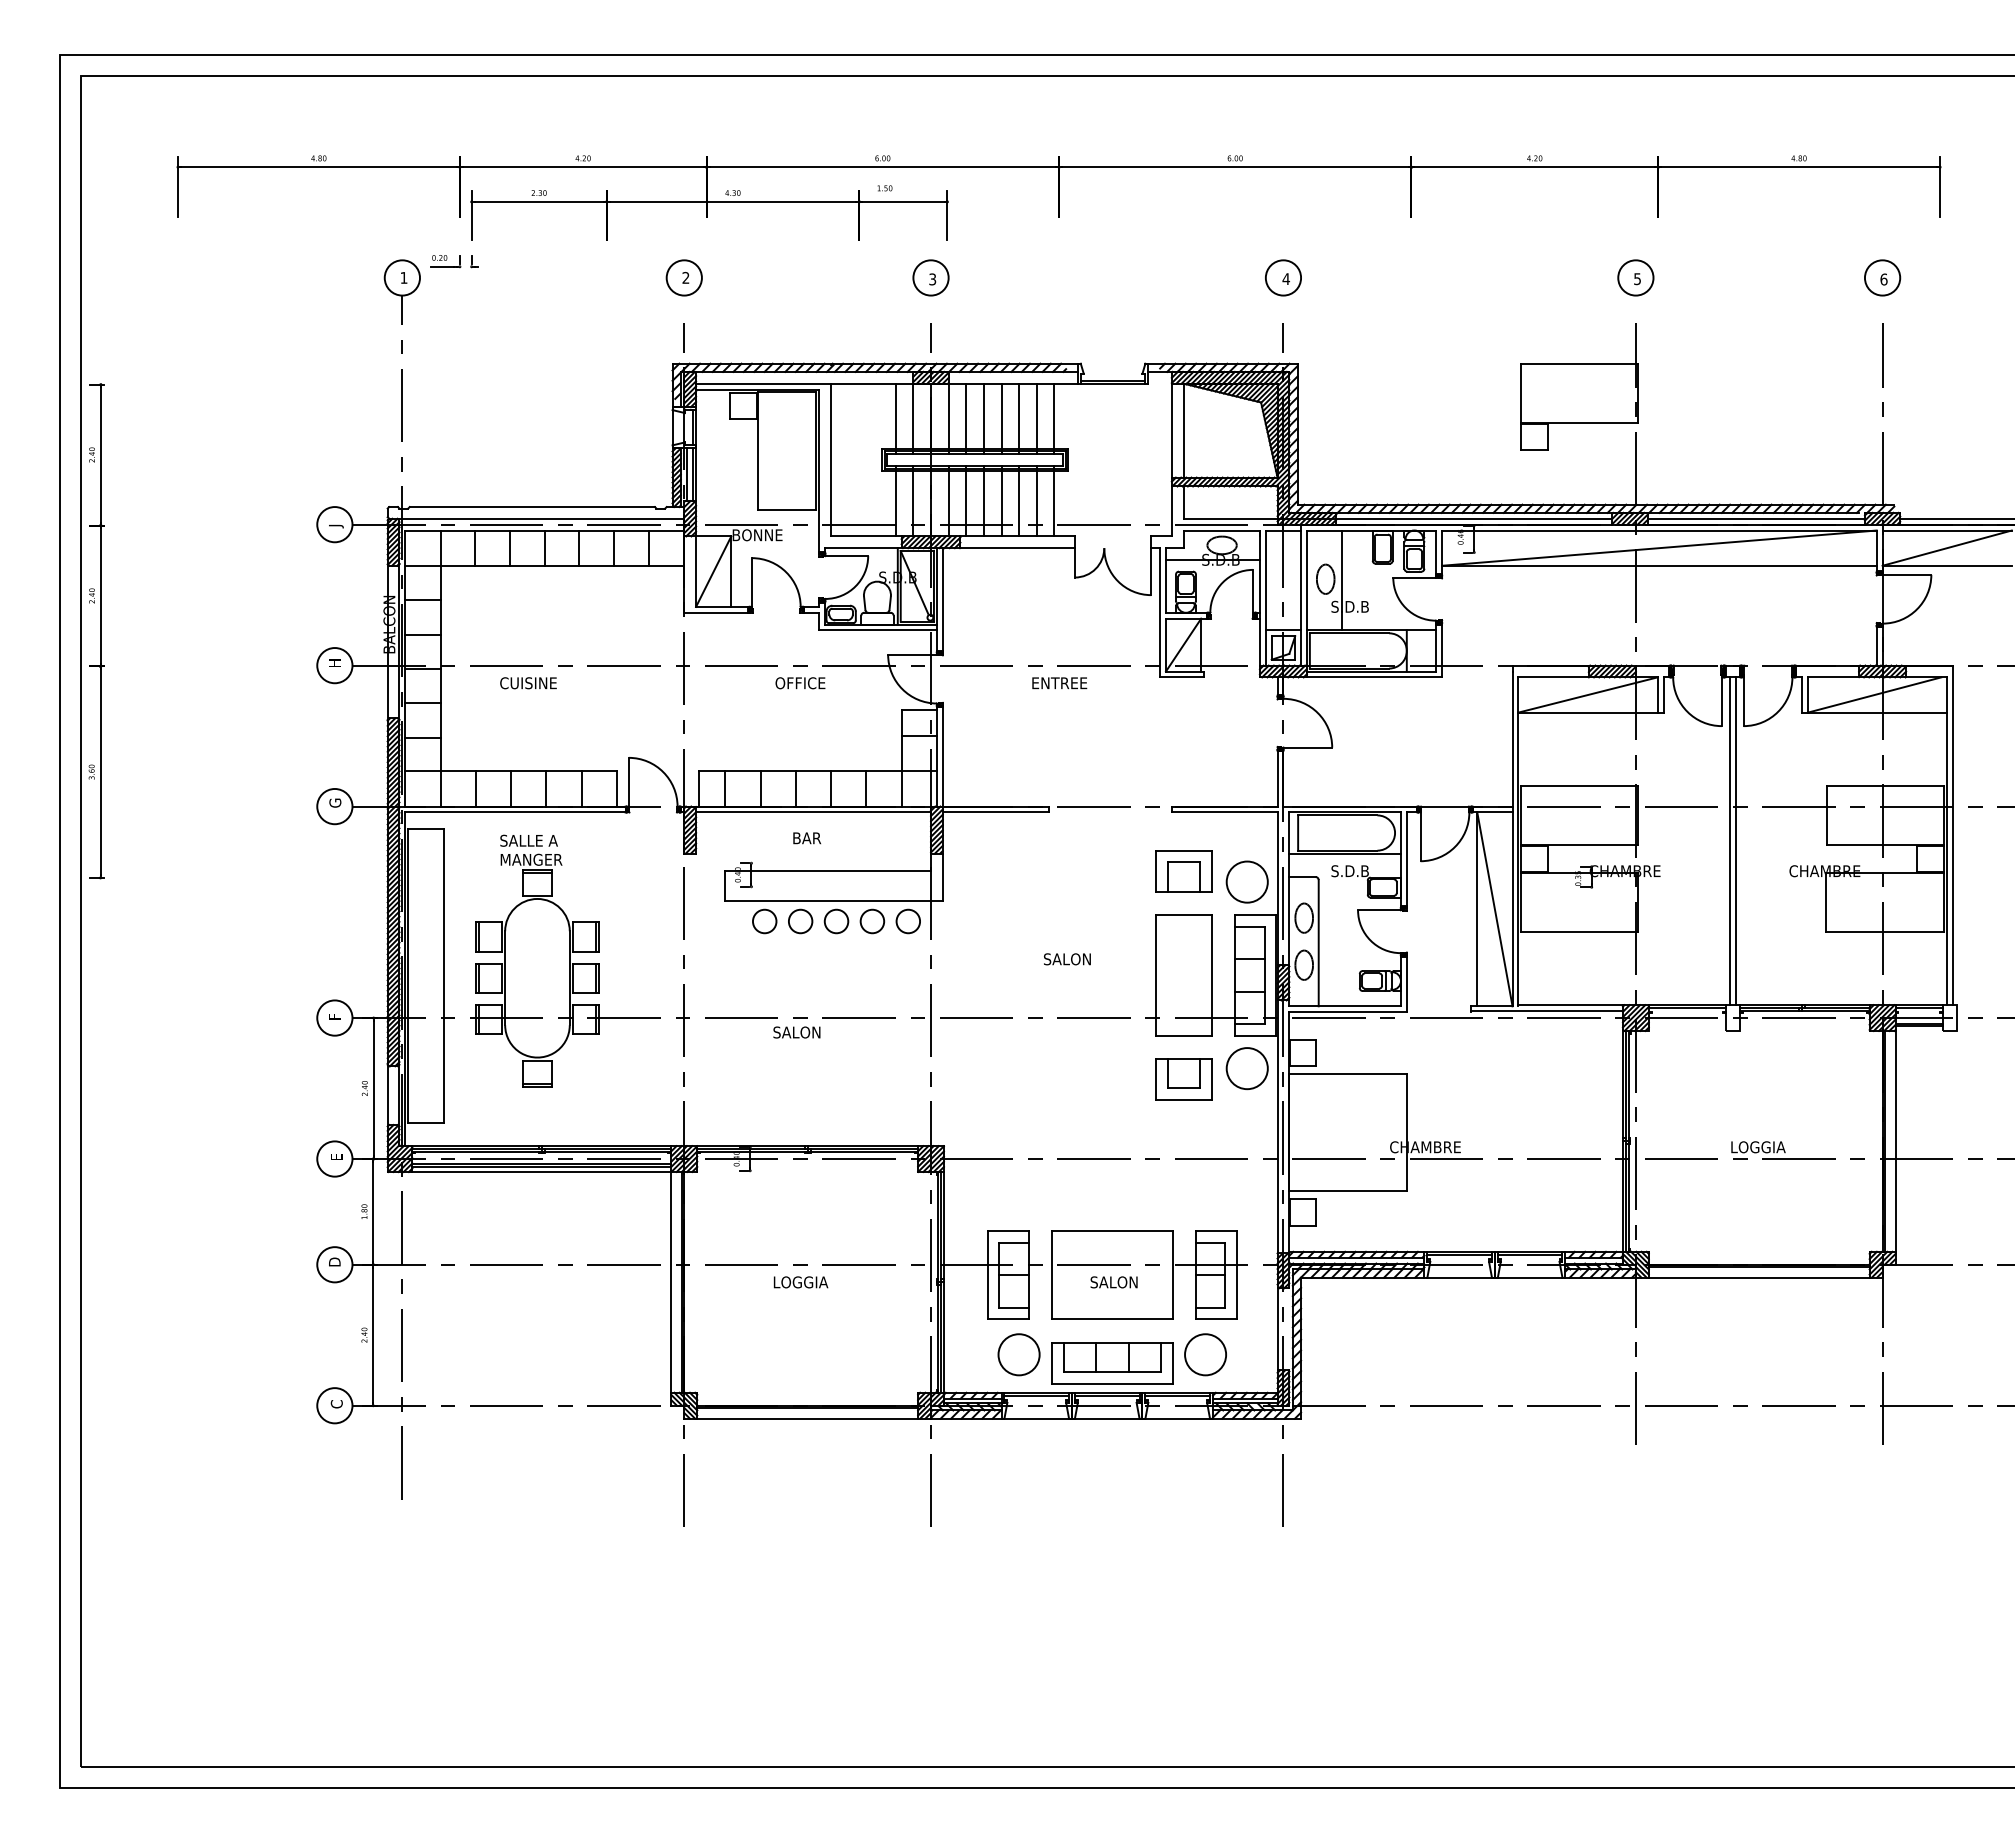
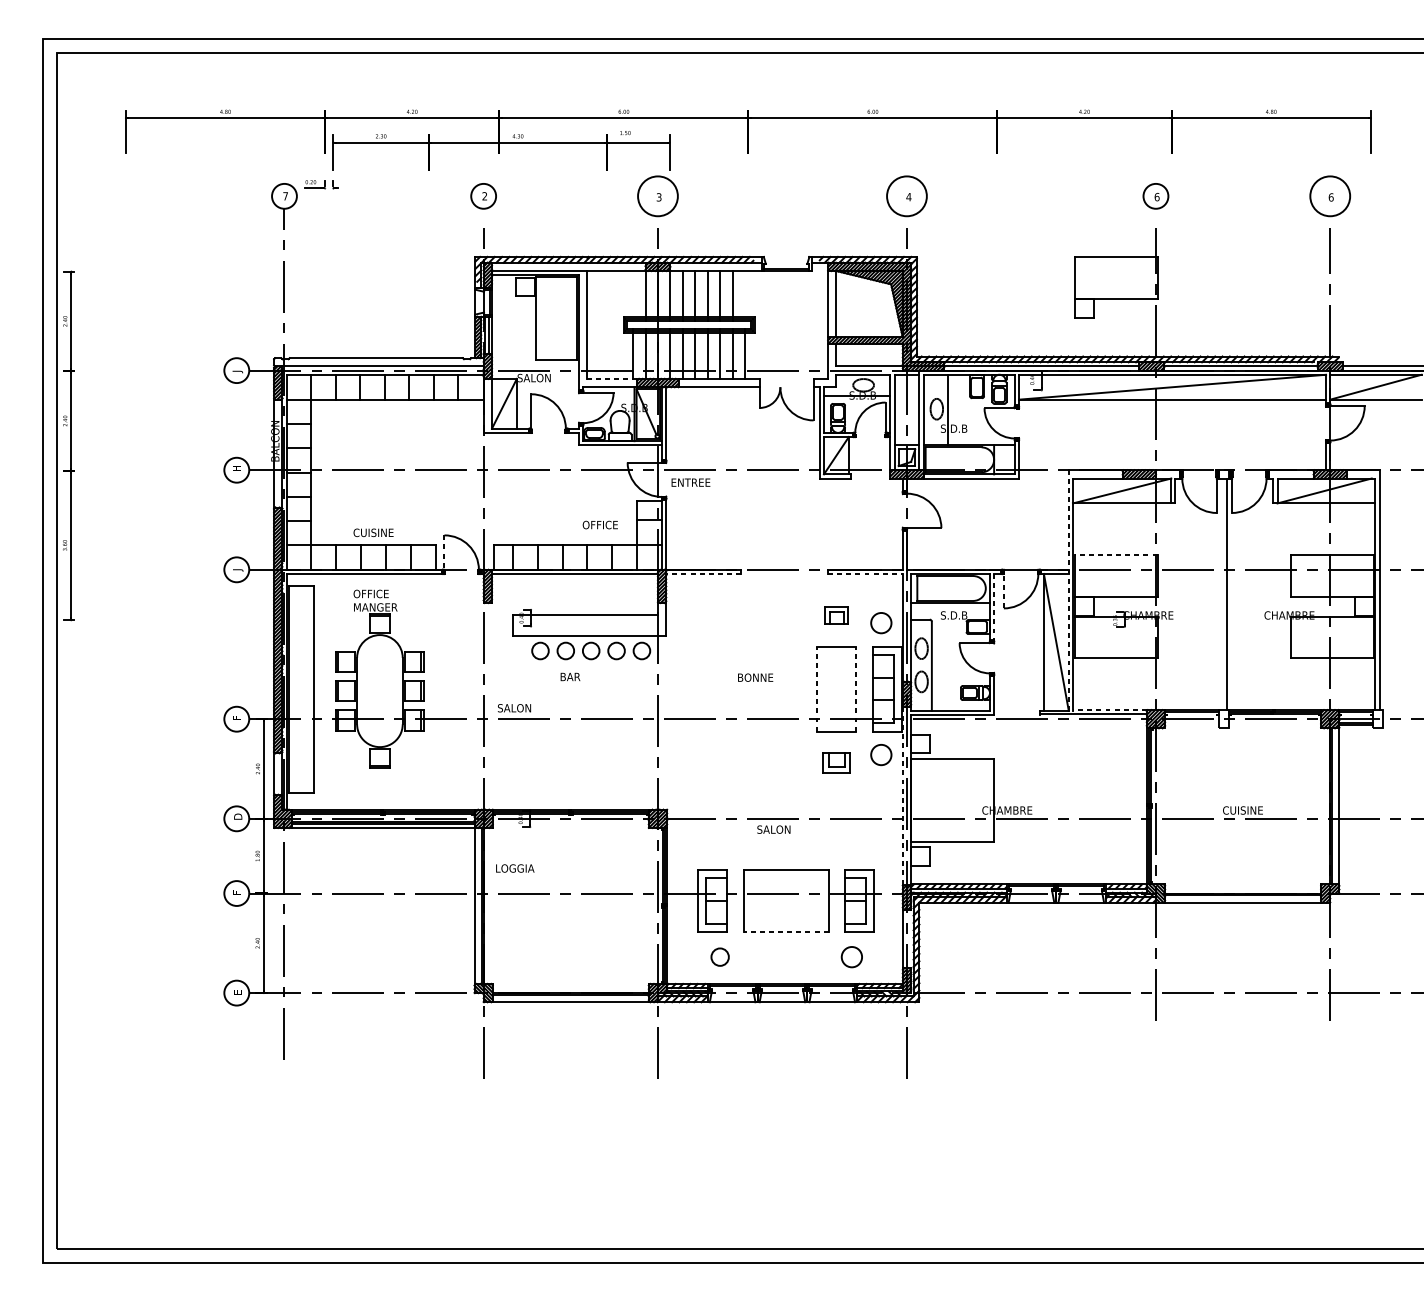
text: (403, 277) -> (285, 196), 1 -> 7
circle: (930, 277) -> (657, 196), size x1.6
circle: (1283, 277) -> (906, 196), size x1.6
circle: (1882, 277) -> (1330, 196), size x1.6
text: (1637, 279) -> (1157, 197), 5 -> 6
line: (895, 418) -> (632, 295), removed
line: (1054, 418) -> (745, 295), removed
text: (757, 535) -> (535, 378), BONNE -> SALON
line: (865, 536) -> (611, 378), solid -> dashed
text: (528, 683) -> (373, 533), moved
text: (800, 683) -> (600, 525), moved
text: (1059, 683) -> (690, 482), moved
line: (628, 782) -> (444, 552), solid -> dashed
line: (1579, 785) -> (1116, 554), solid -> dashed
text: (336, 803) -> (237, 567), G -> J
line: (995, 812) -> (703, 573), solid -> dashed
line: (1224, 812) -> (865, 573), solid -> dashed
line: (1420, 836) -> (1003, 590), solid -> dashed
text: (806, 838) -> (569, 677), moved
line: (1512, 838) -> (1068, 592), solid -> dashed
text: (528, 840) -> (373, 593), SALLE A -> OFFICE
line: (1729, 841) -> (1222, 594), removed
line: (1406, 859) -> (993, 607), solid -> dashed
part: (1183, 871) -> (836, 615), size x0.6
circle: (1246, 881) -> (880, 622), size x0.7
text: (1068, 959) -> (755, 677), SALON -> BONNE
line: (1156, 974) -> (817, 688), solid -> dashed
line: (1211, 974) -> (856, 688), solid -> dashed
line: (1570, 1005) -> (1109, 710), solid -> dashed
text: (796, 1032) -> (514, 708), moved
circle: (1246, 1068) -> (880, 754), size x0.7
part: (1183, 1079) -> (836, 762), size x0.7
line: (1277, 1127) -> (902, 796), solid -> dashed
text: (1758, 1147) -> (1242, 810), LOGGIA -> CUISINE
text: (336, 1155) -> (237, 816), E -> D
text: (334, 1261) -> (236, 891), D -> F
text: (800, 1282) -> (514, 868), moved
text: (1113, 1282) -> (773, 829), moved
line: (1111, 1319) -> (785, 932), solid -> dashed
circle: (1018, 1354) -> (719, 956), size x0.6
circle: (1205, 1354) -> (851, 956), size x0.7
part: (1112, 1363) -> (786, 963), removed
text: (336, 1404) -> (237, 992), C -> E

